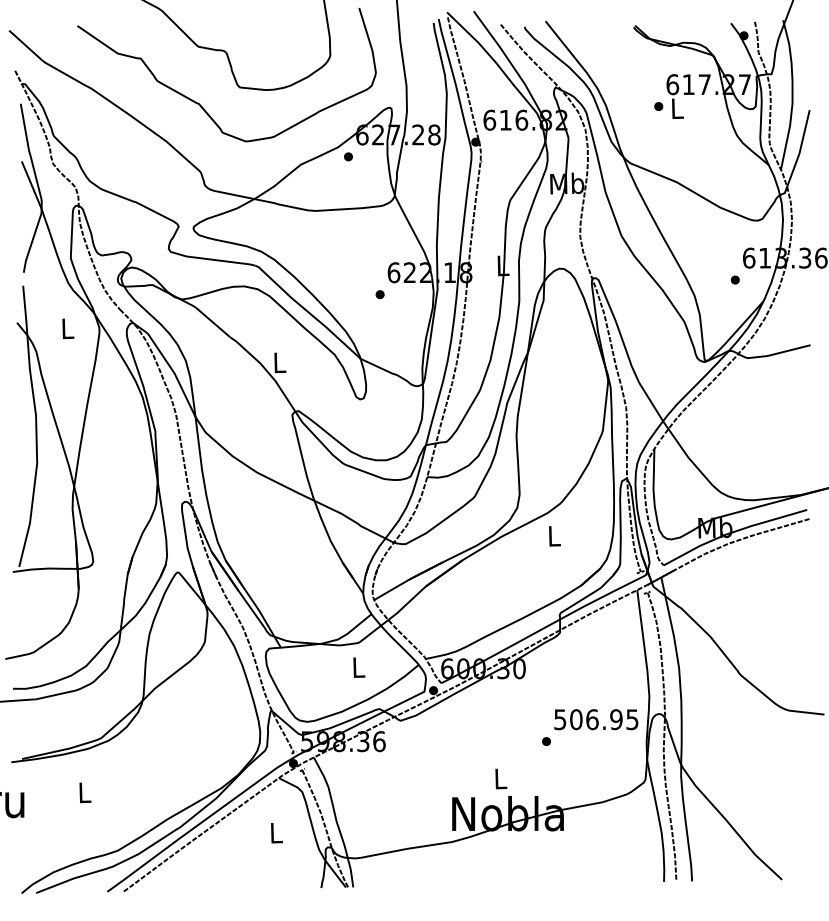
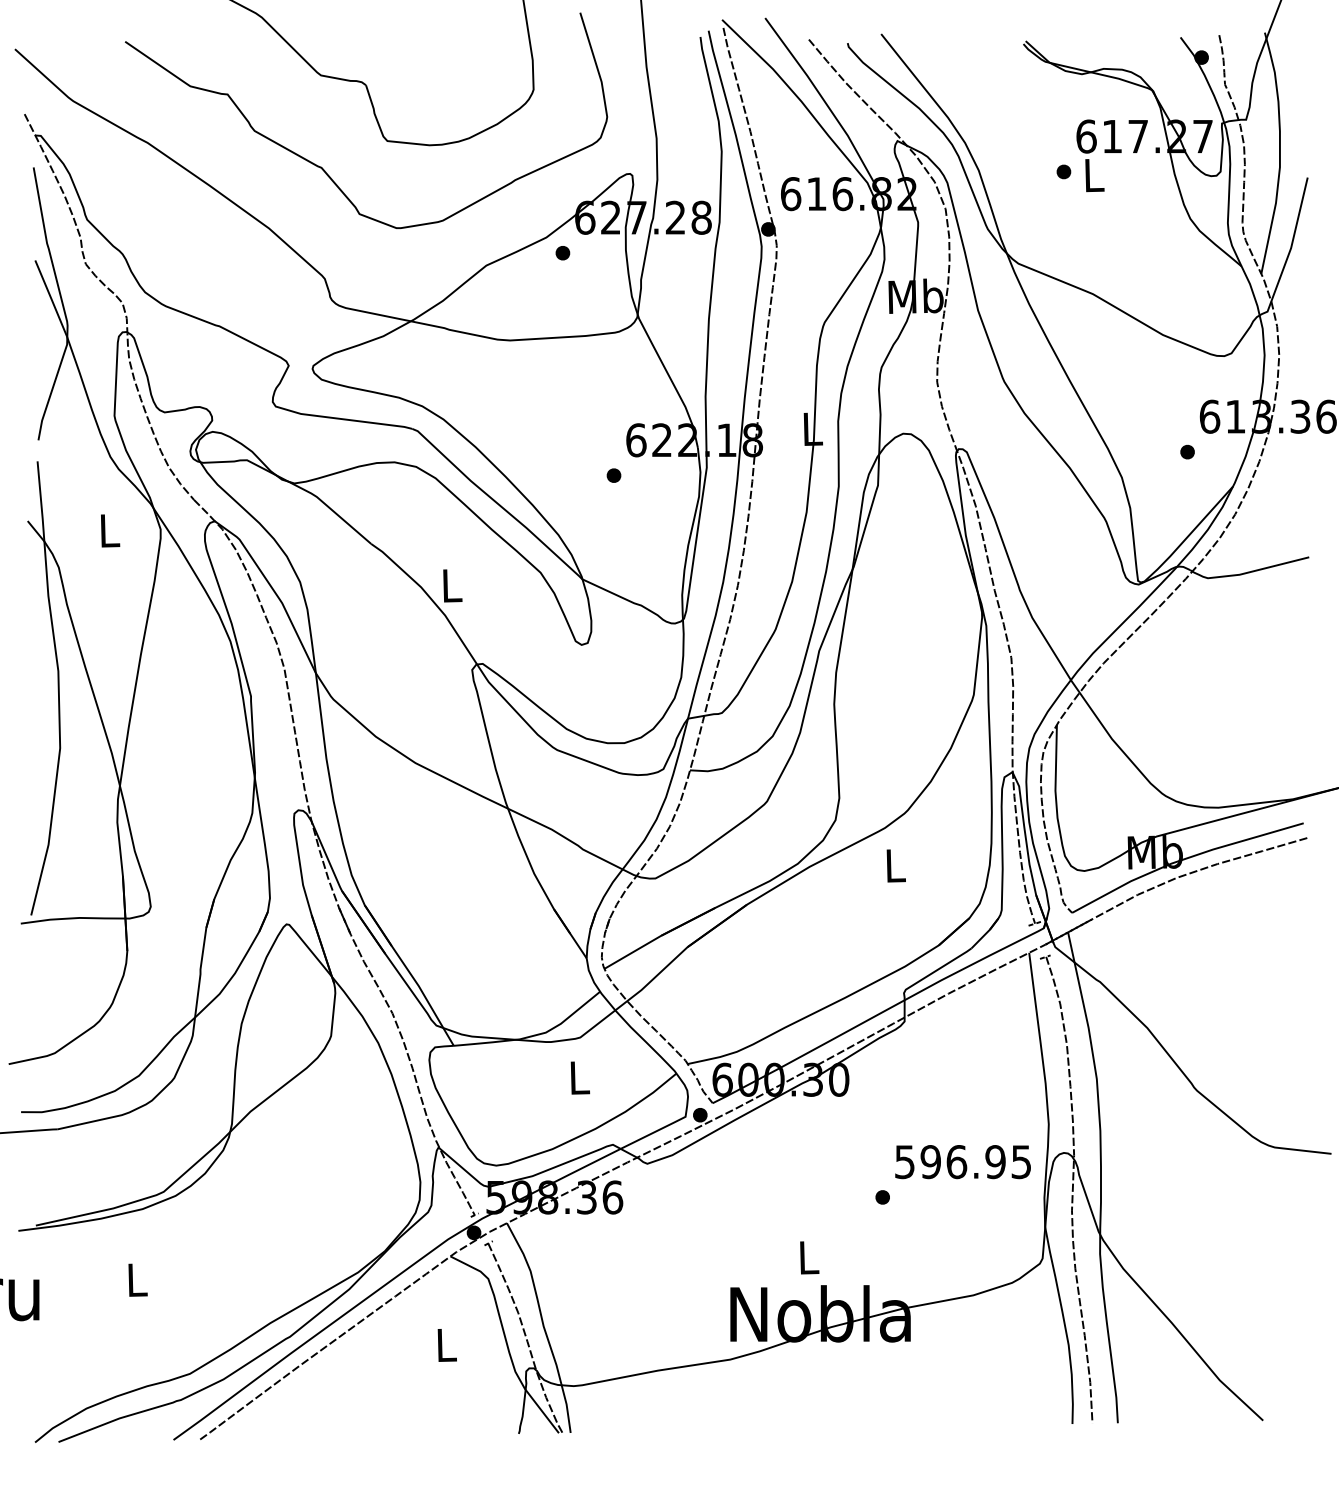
text: (576, 719) -> (931, 1161), 506.95 -> 596.95

